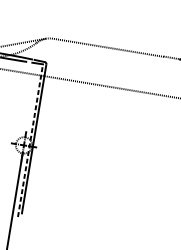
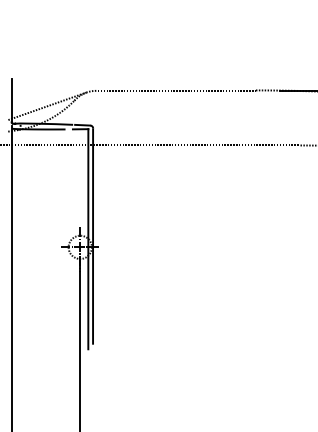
line: (30, 140) -> (88, 238), dashed -> solid

